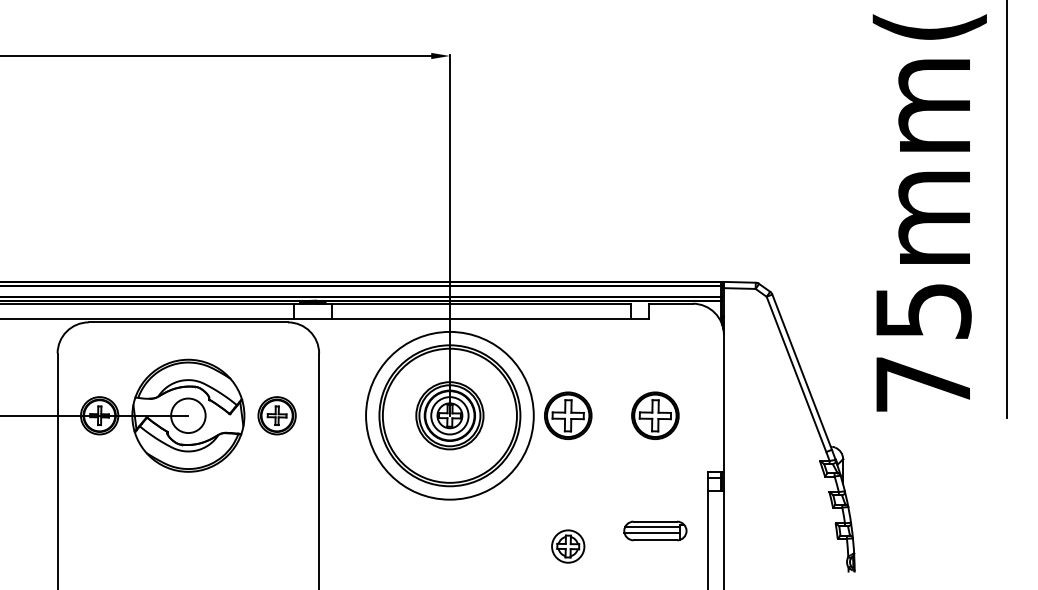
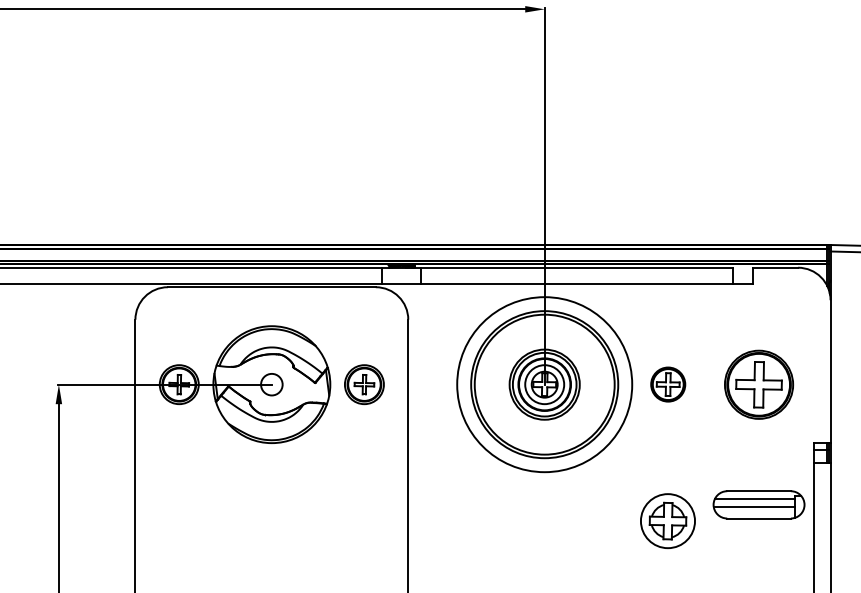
circle: (188, 415) -> (271, 384), size x0.6
part: (568, 415) -> (668, 384), size x0.7
part: (655, 415) -> (759, 384), size x1.4
part: (655, 530) -> (759, 504), size x1.4
part: (568, 546) -> (668, 521), size x1.6

